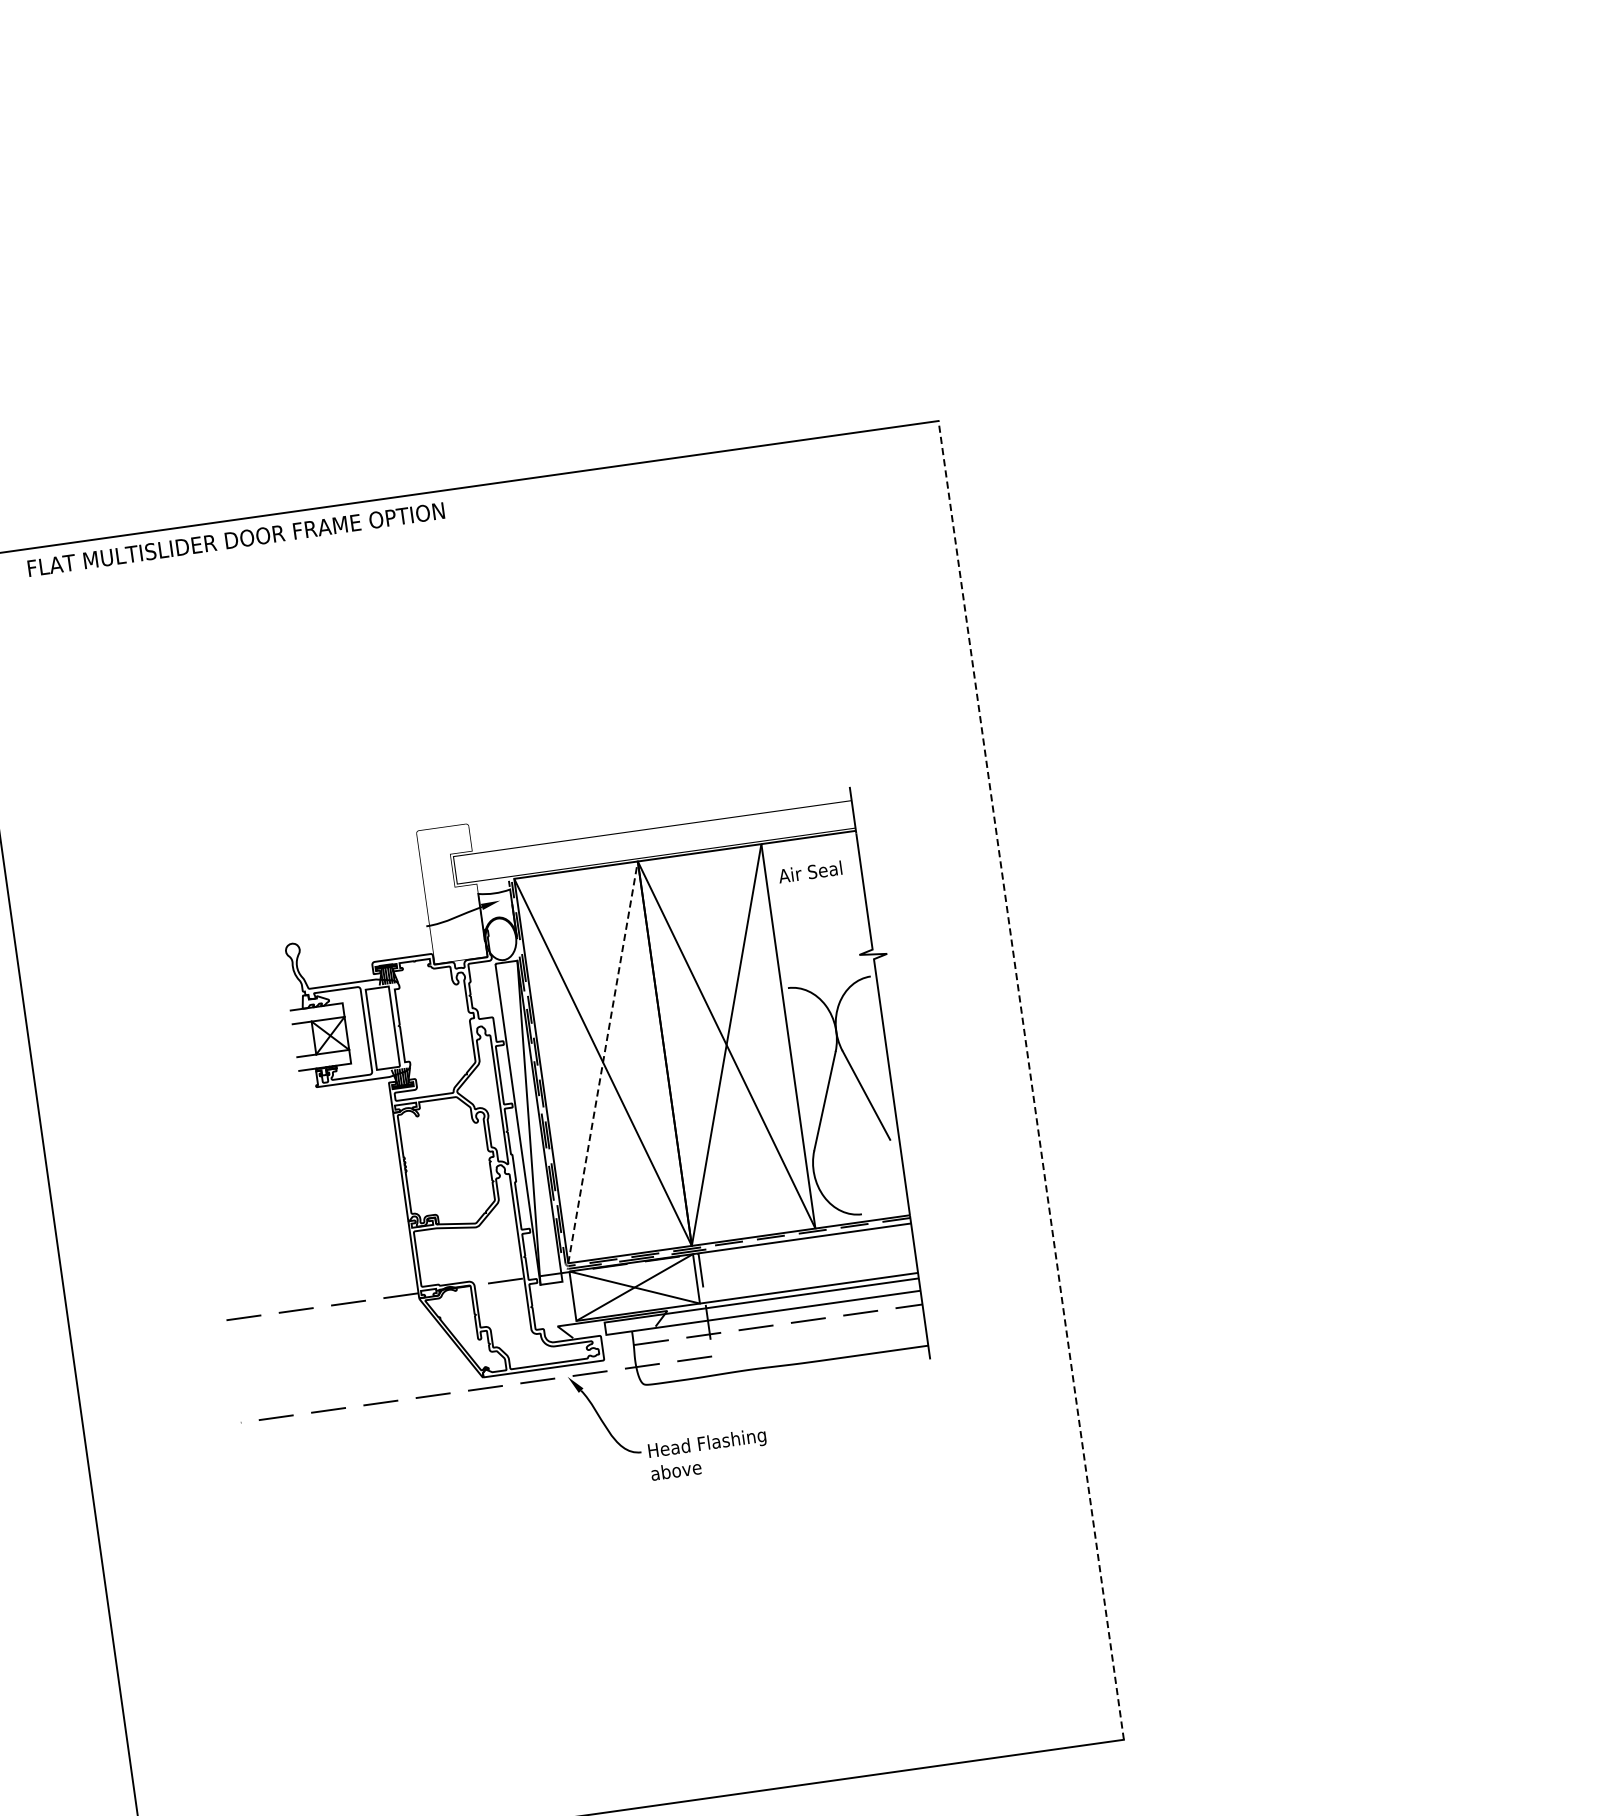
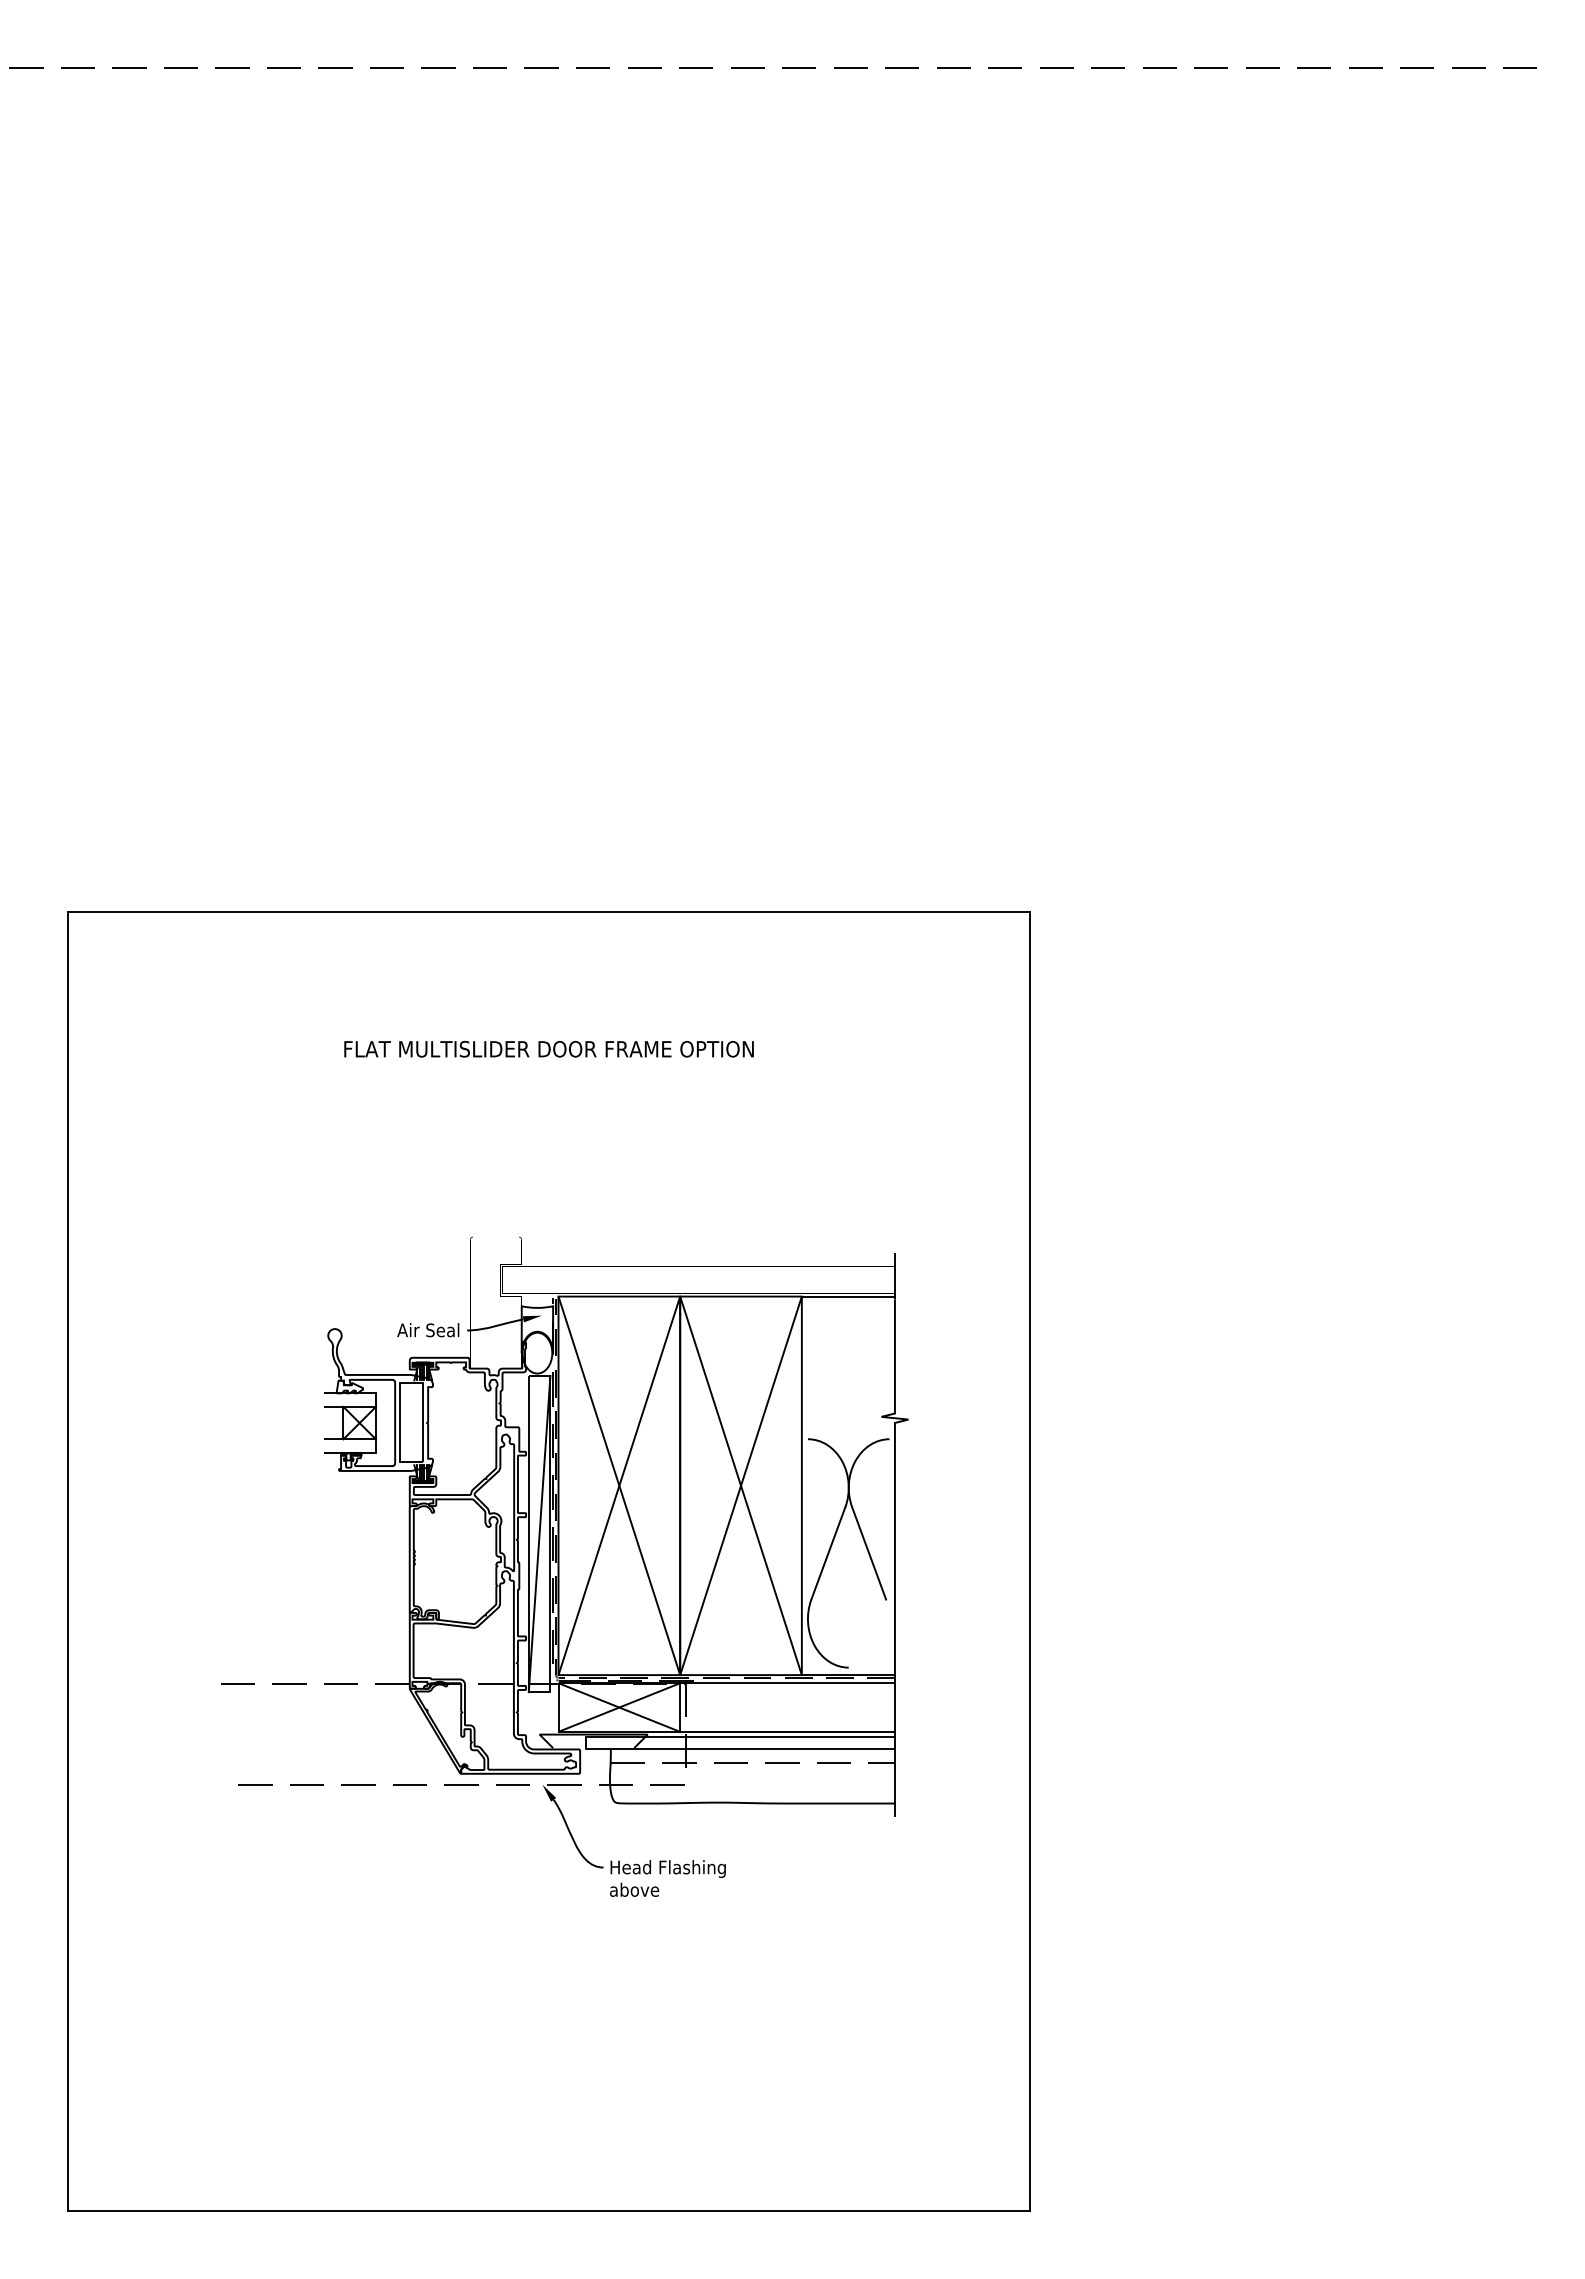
text: (235, 539) -> (548, 1049), moved
text: (810, 872) -> (428, 1330), moved
line: (603, 1062) -> (619, 1485), dashed -> solid
line: (1031, 1079) -> (1030, 1560), dashed -> solid

